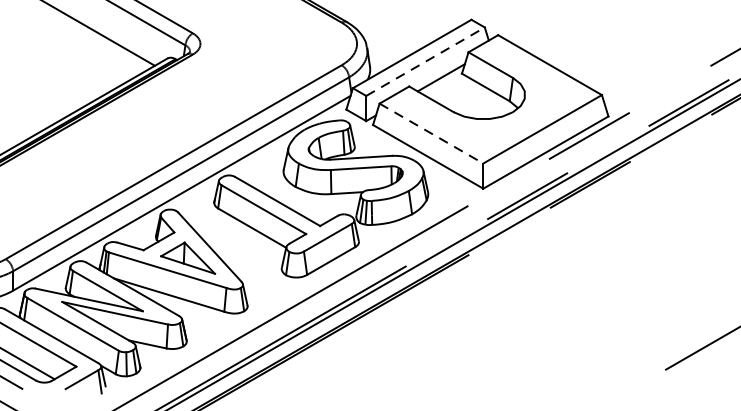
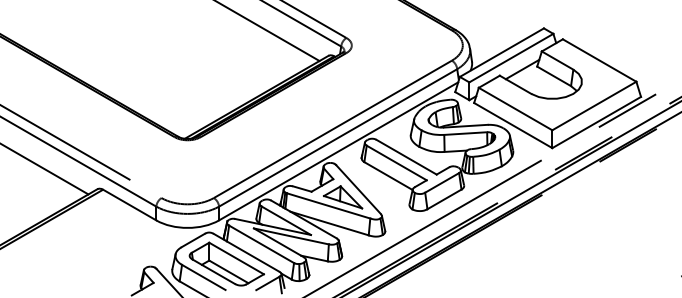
line: (425, 62) -> (511, 58), dashed -> solid
line: (432, 134) -> (516, 109), dashed -> solid

